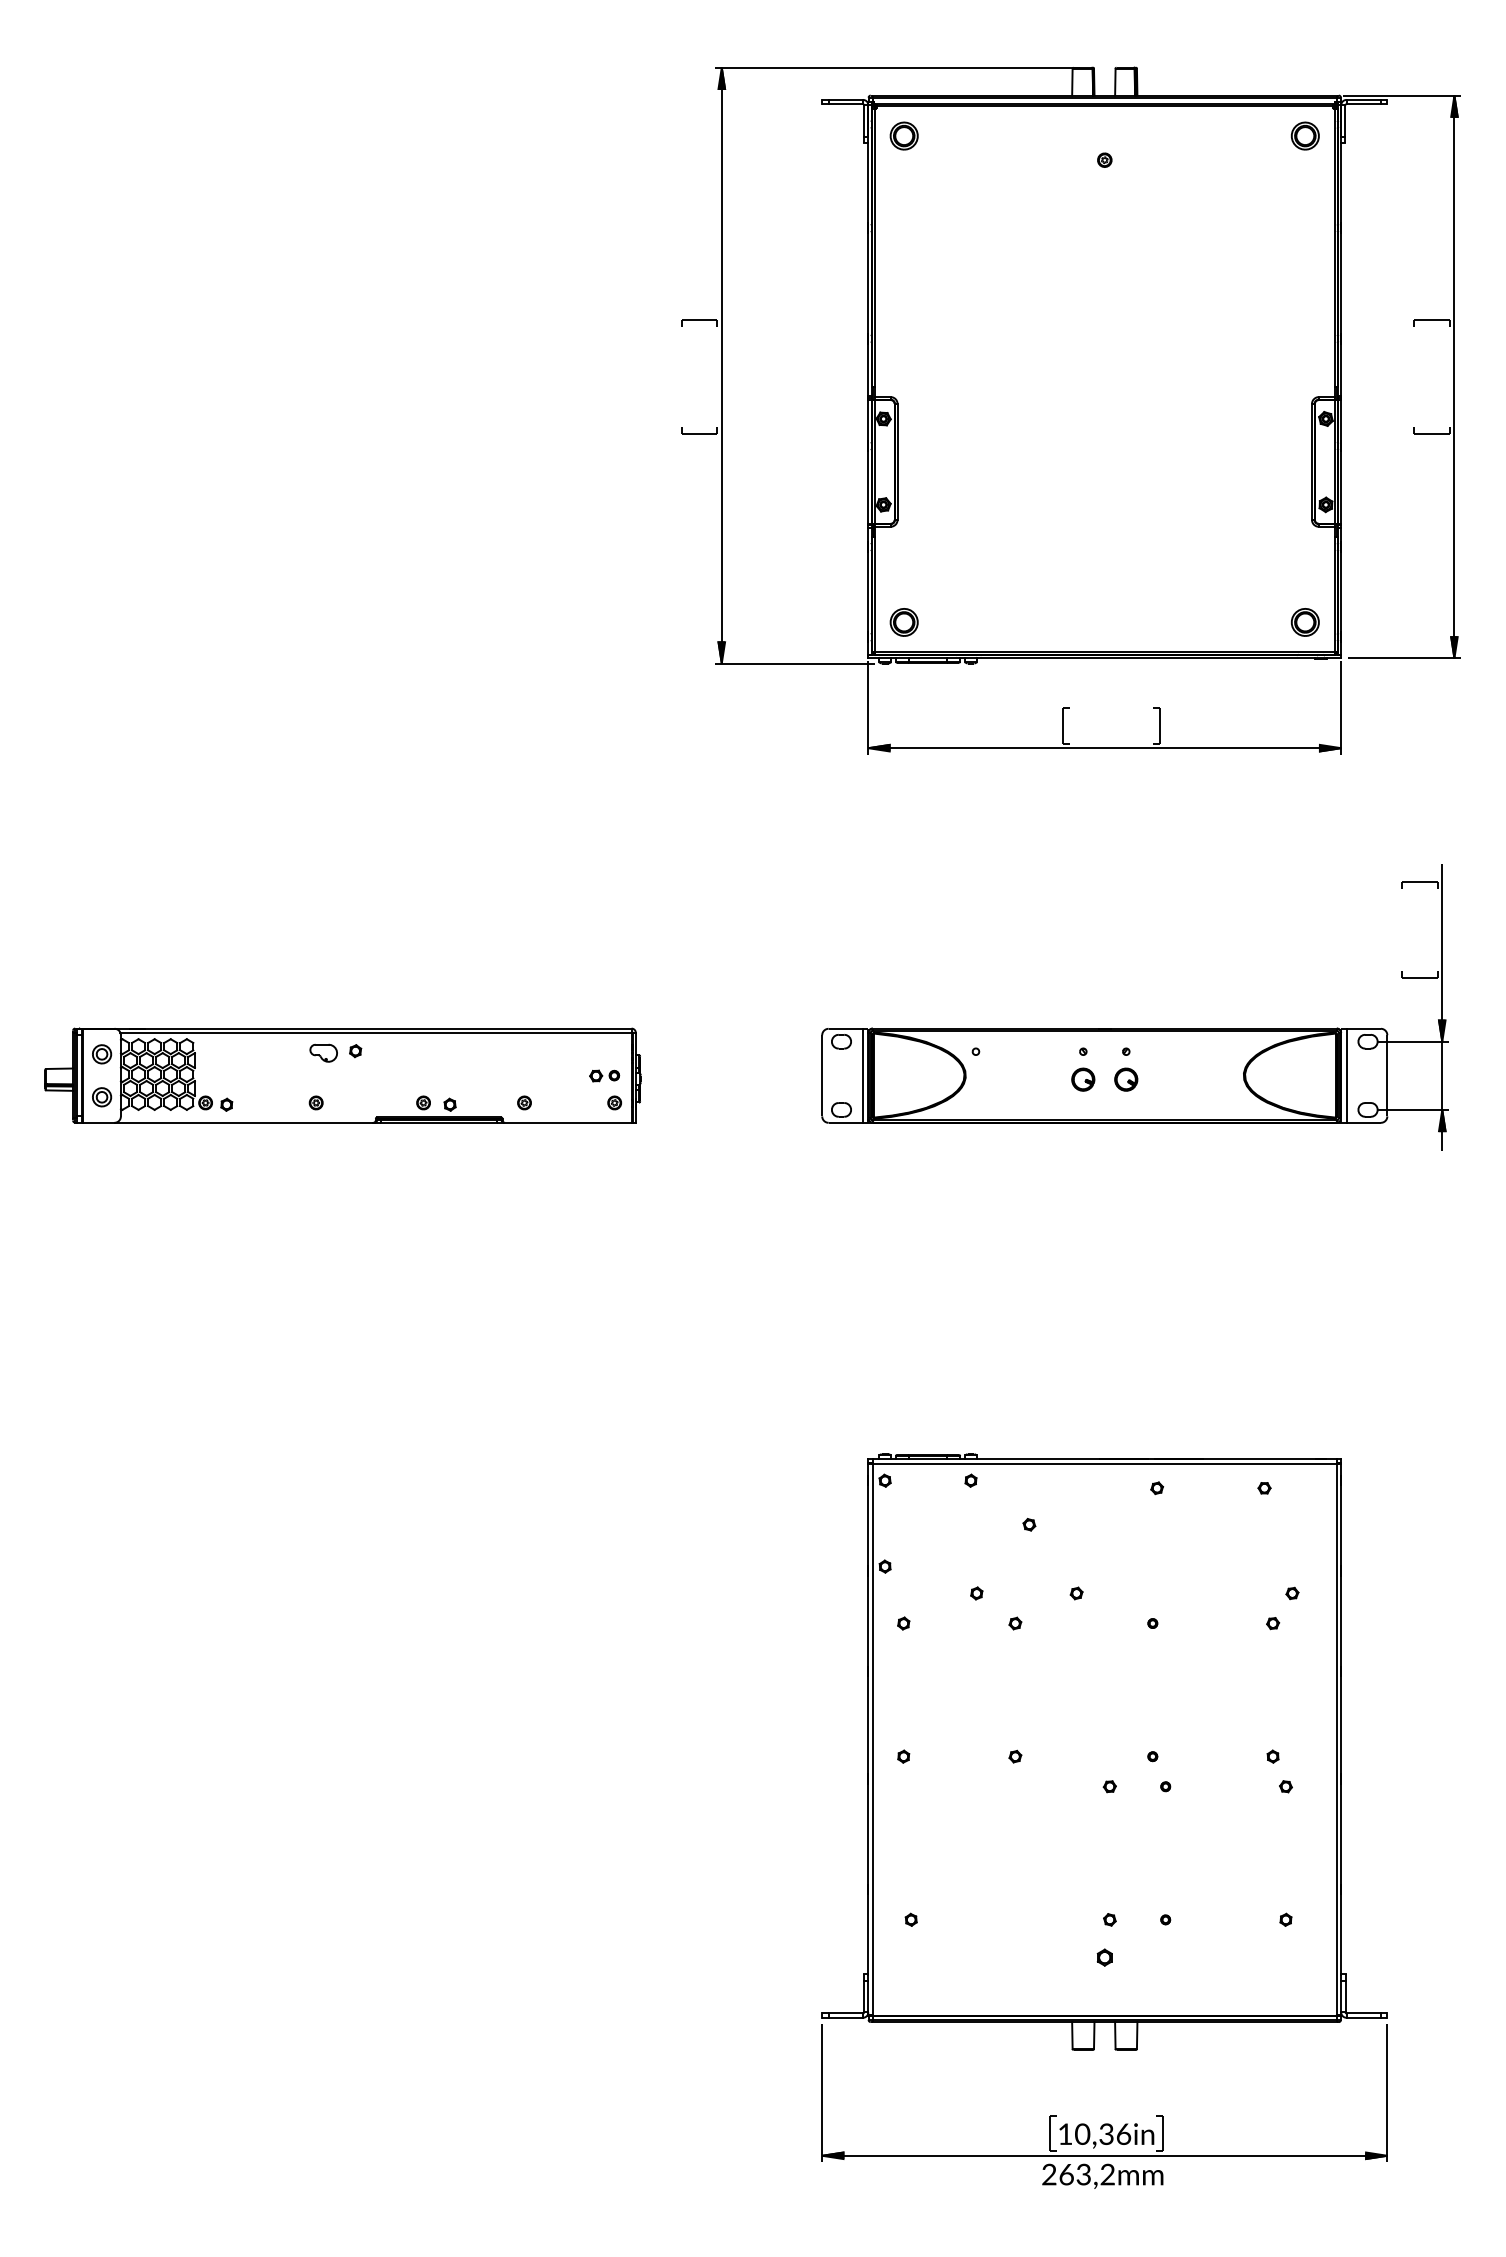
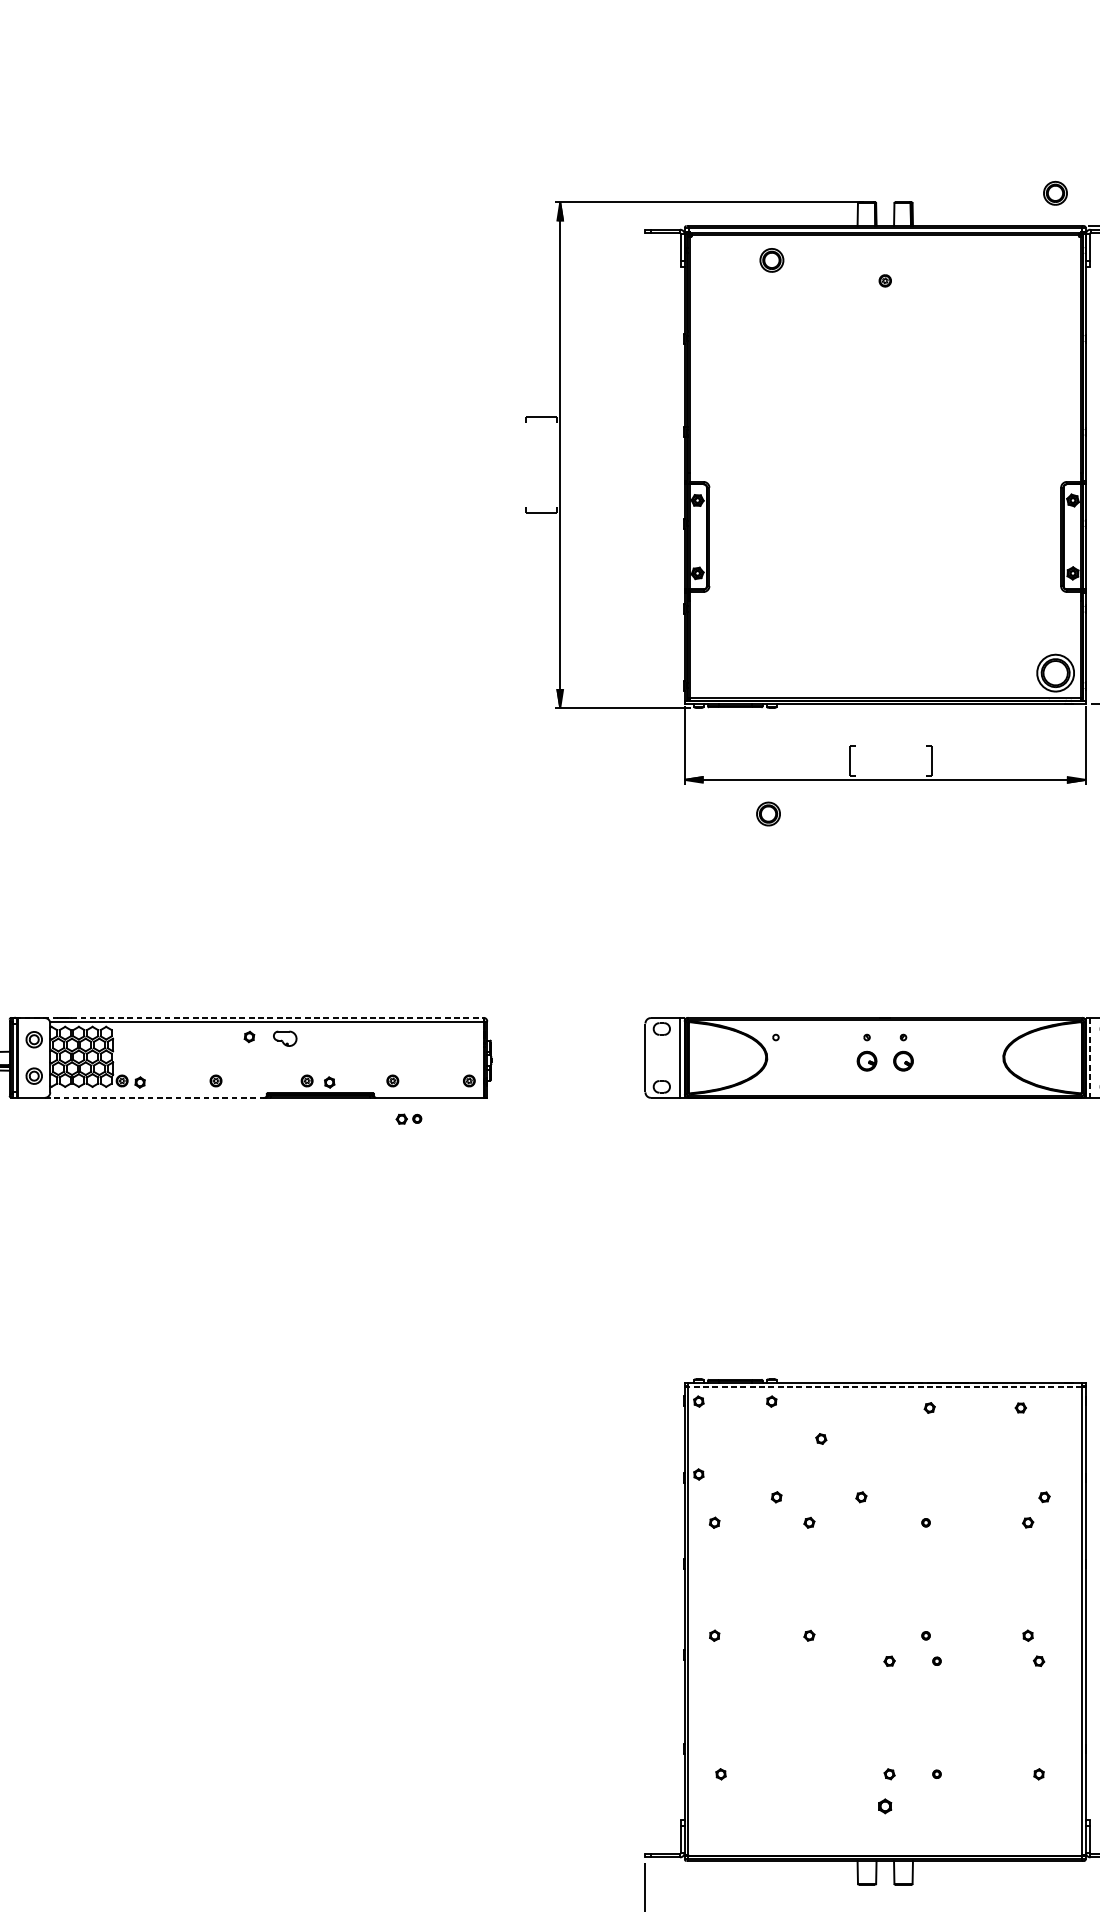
part: (903, 135) -> (771, 259), moved
part: (1304, 135) -> (1054, 192), moved
part: (903, 622) -> (767, 814), moved
part: (1304, 622) -> (1054, 673), size x1.6
line: (355, 1028) -> (249, 1017), solid -> dashed
part: (323, 1052) -> (285, 1038), moved
part: (604, 1075) -> (408, 1118), moved
line: (1346, 1076) -> (1090, 1058), solid -> dashed
line: (244, 1122) -> (155, 1097), solid -> dashed
line: (1104, 1463) -> (885, 1386), solid -> dashed

